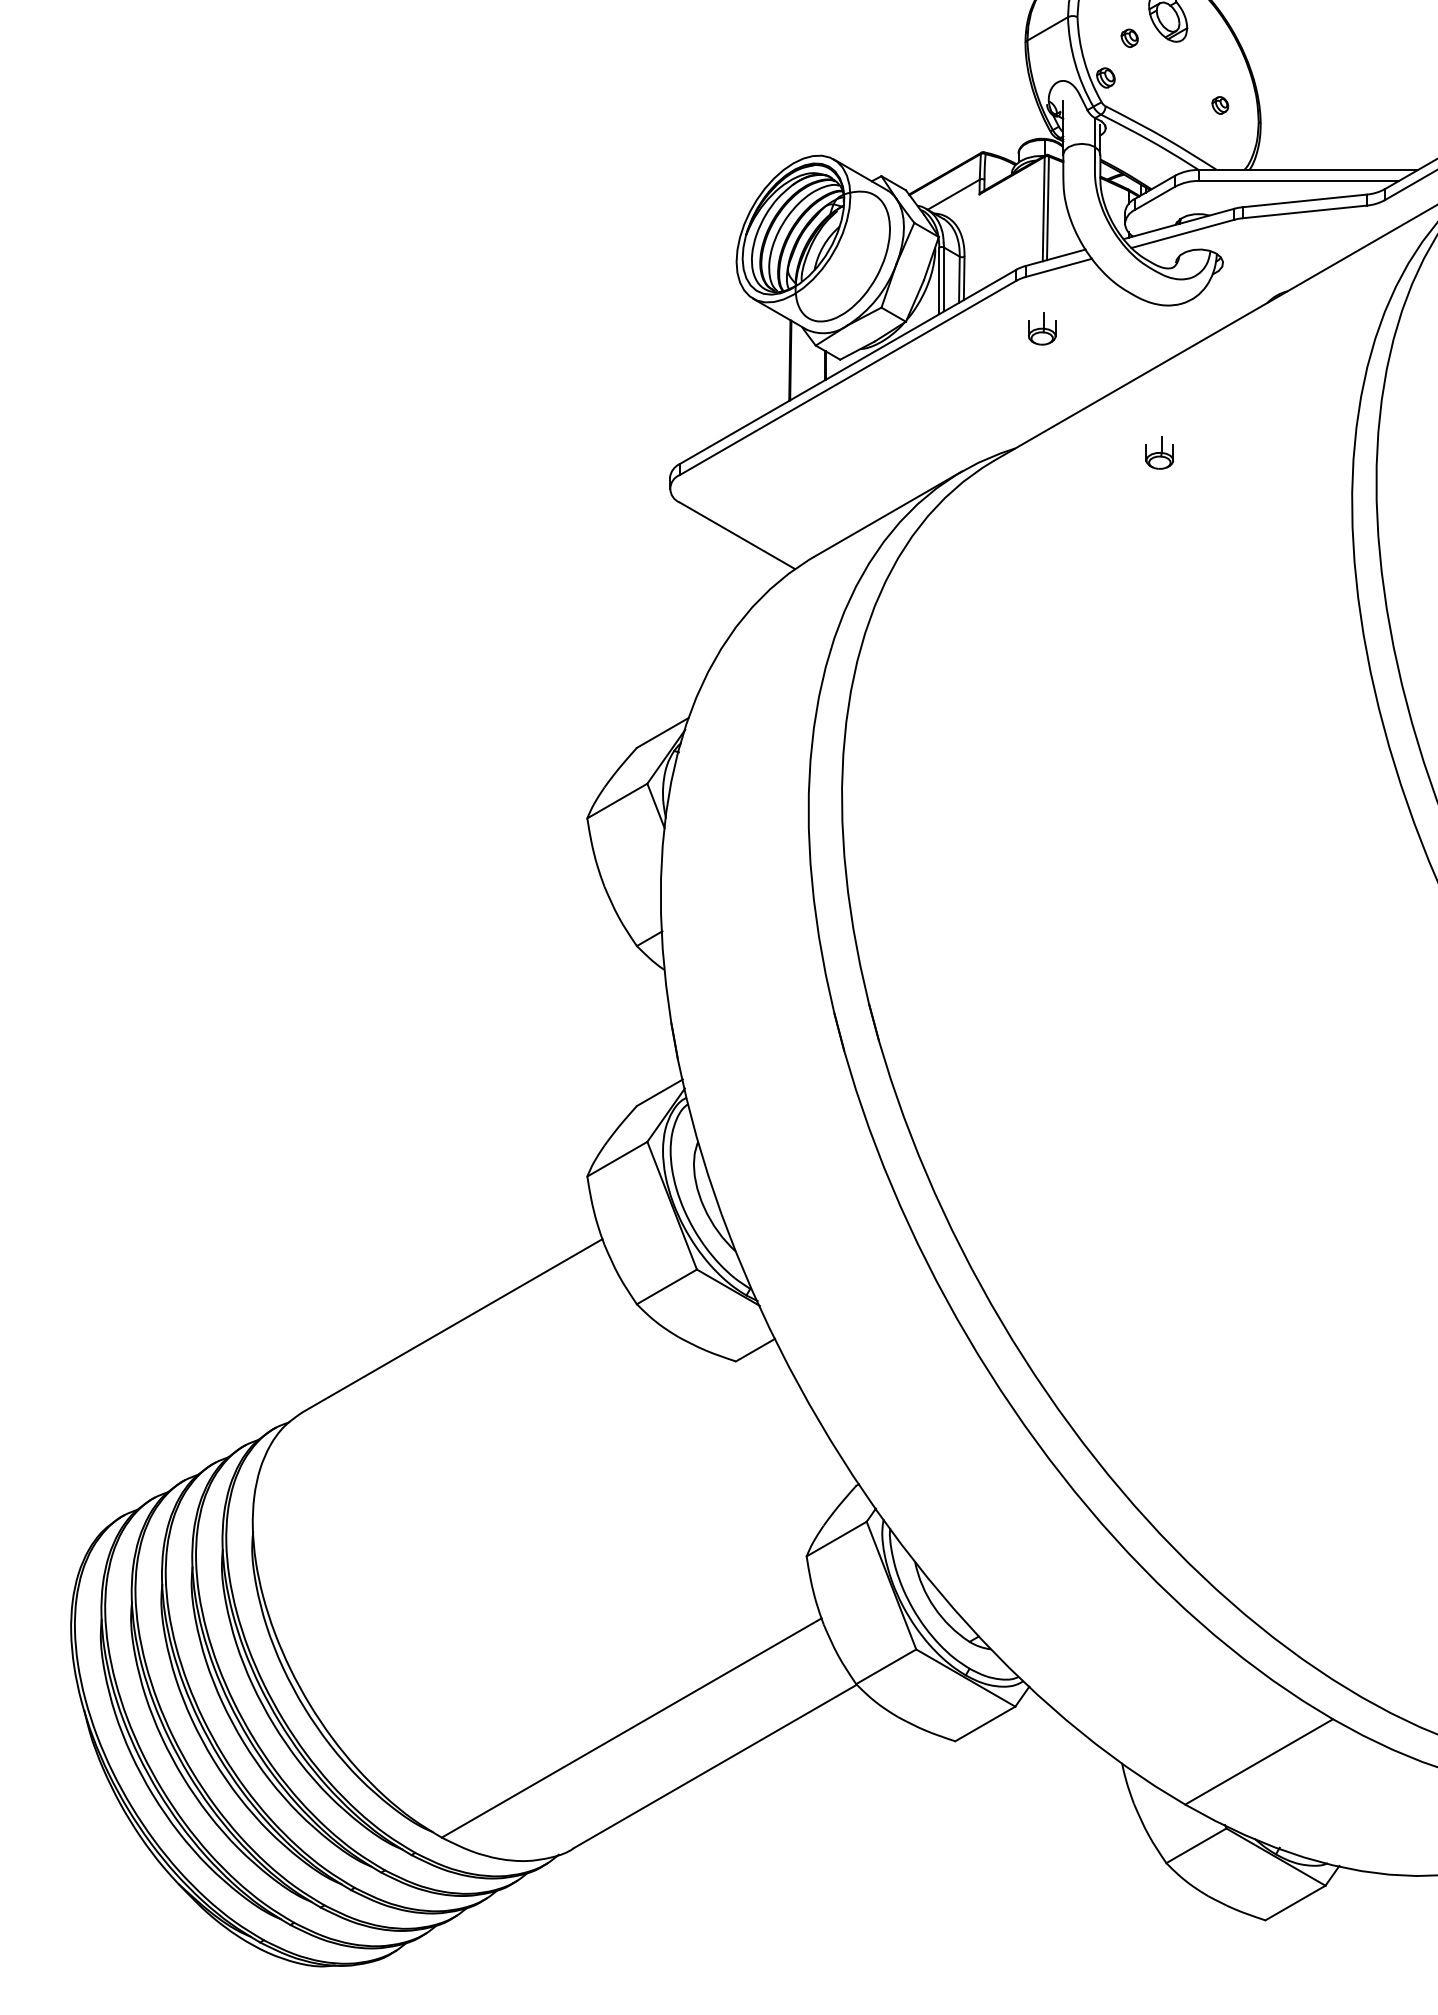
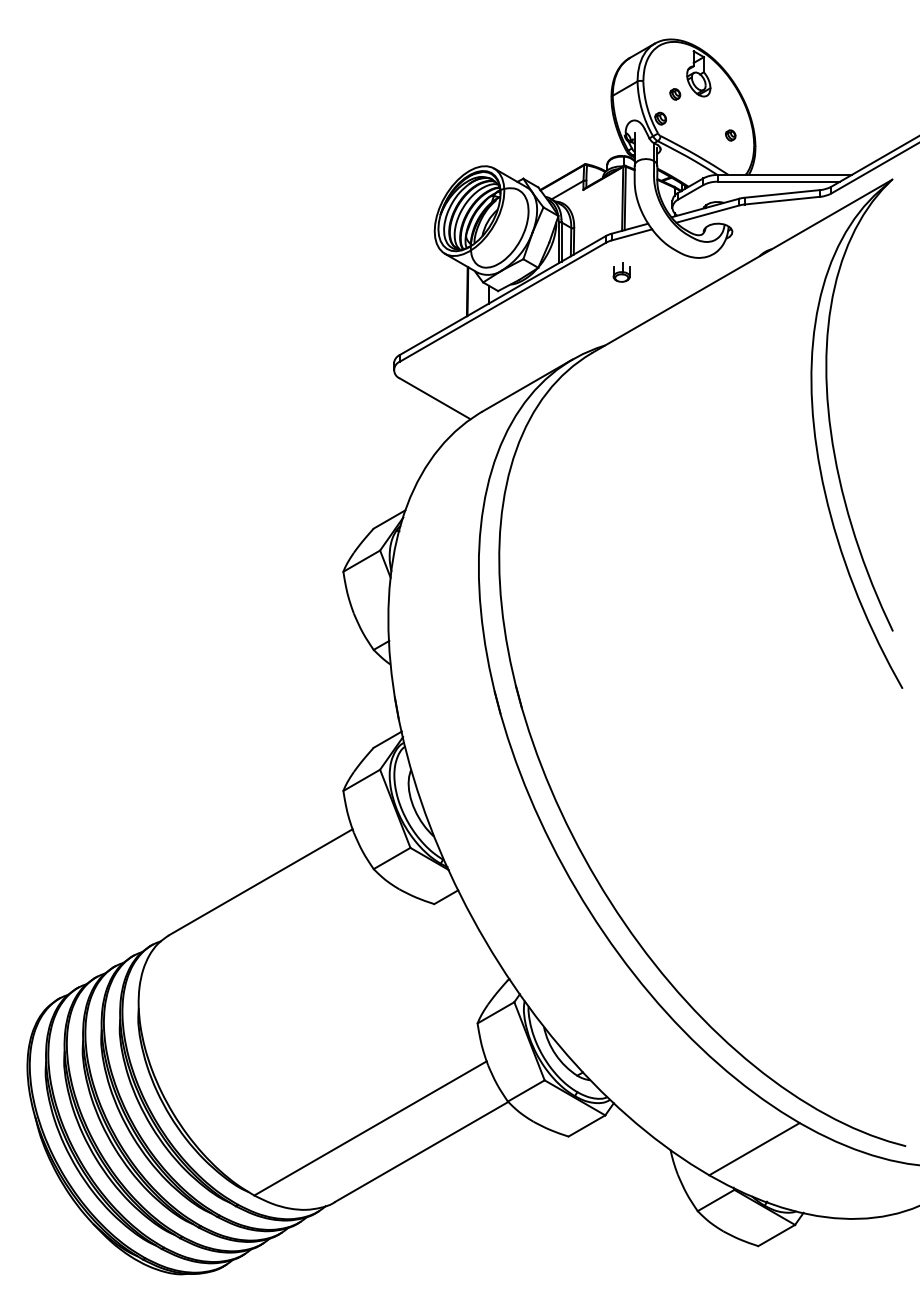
part: (1159, 453) -> (693, 348), removed

